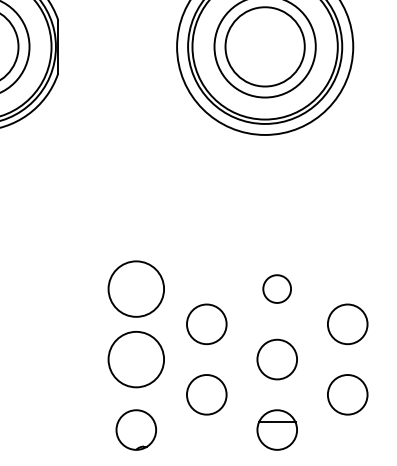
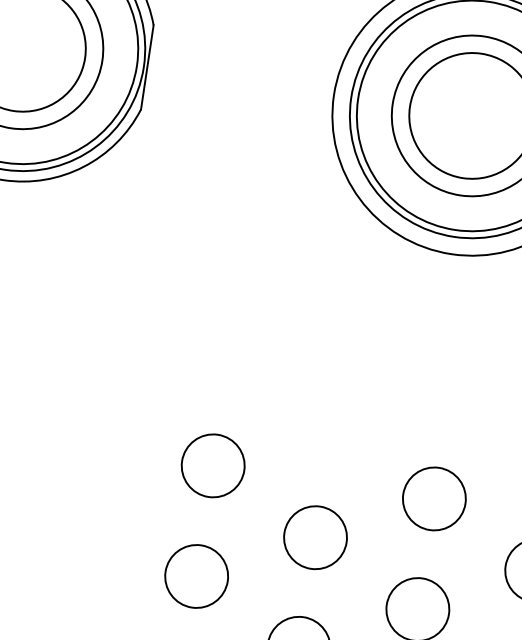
circle: (136, 288) -> (213, 464), size x0.71
circle: (276, 288) -> (433, 497), size x1.43
circle: (136, 359) -> (196, 576), size x0.71

